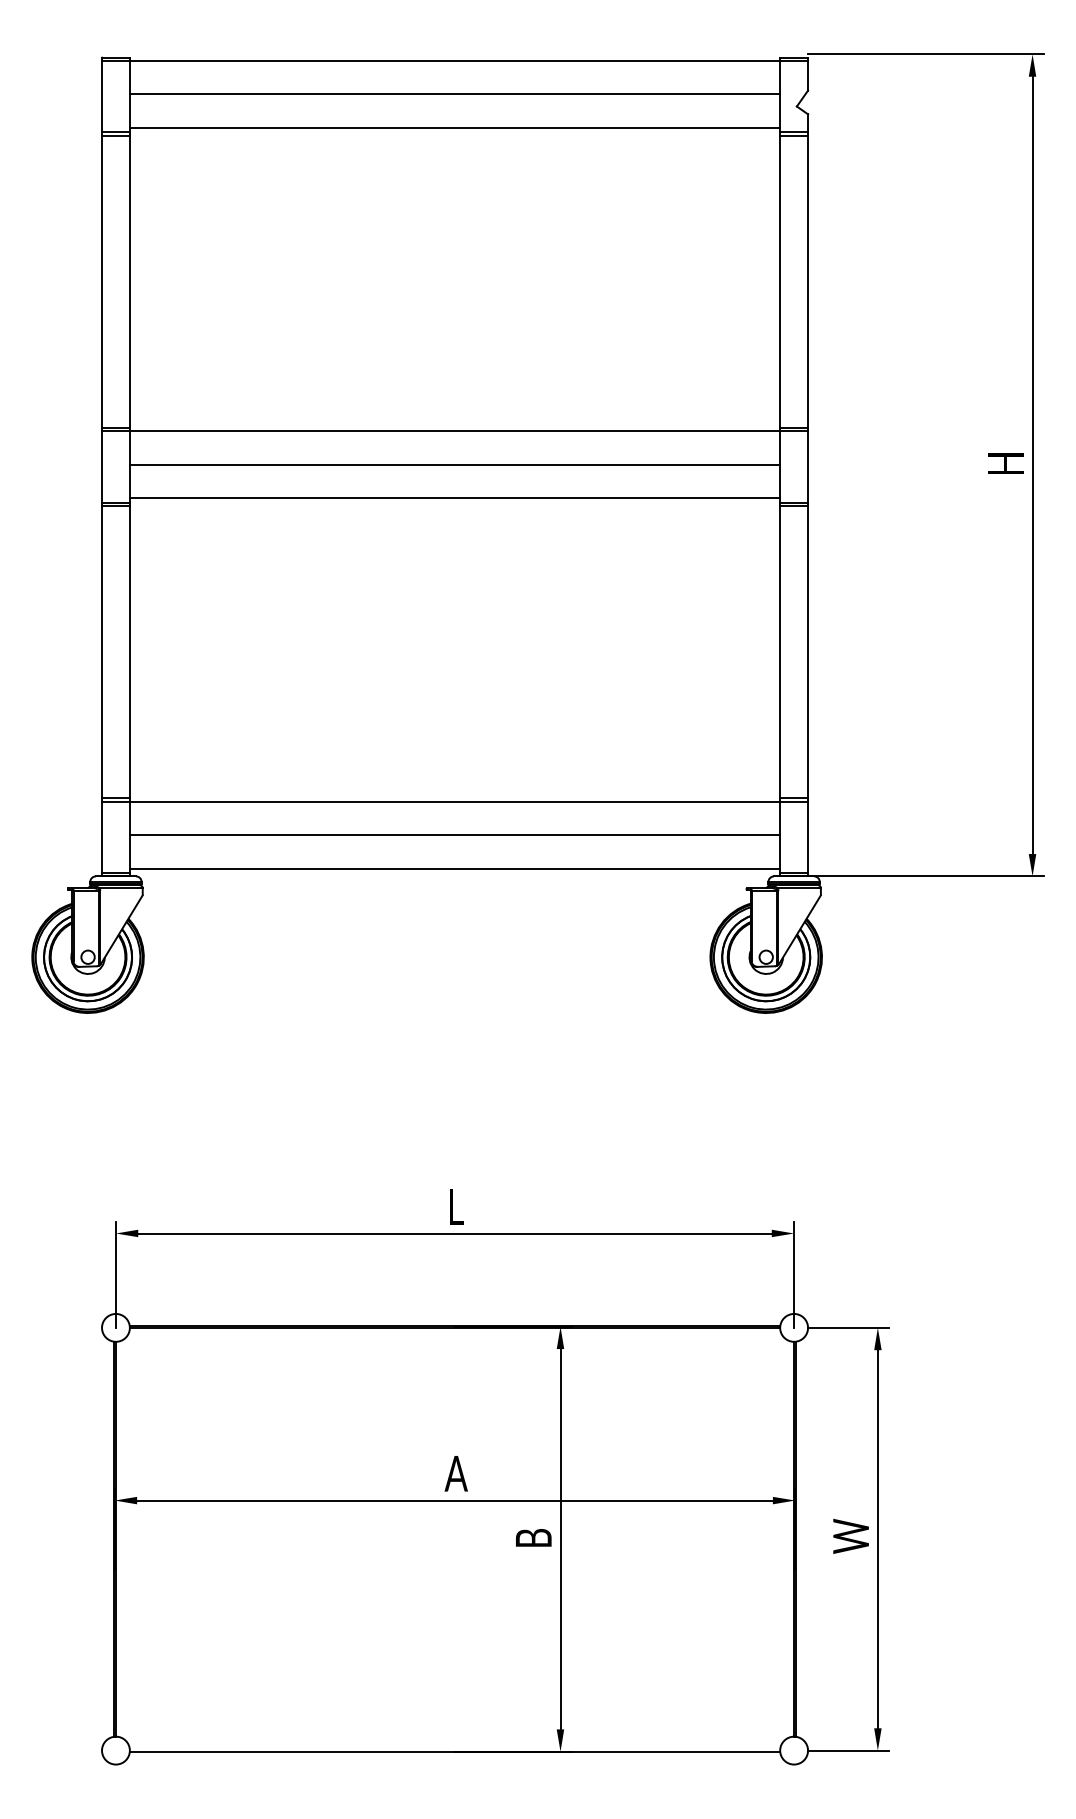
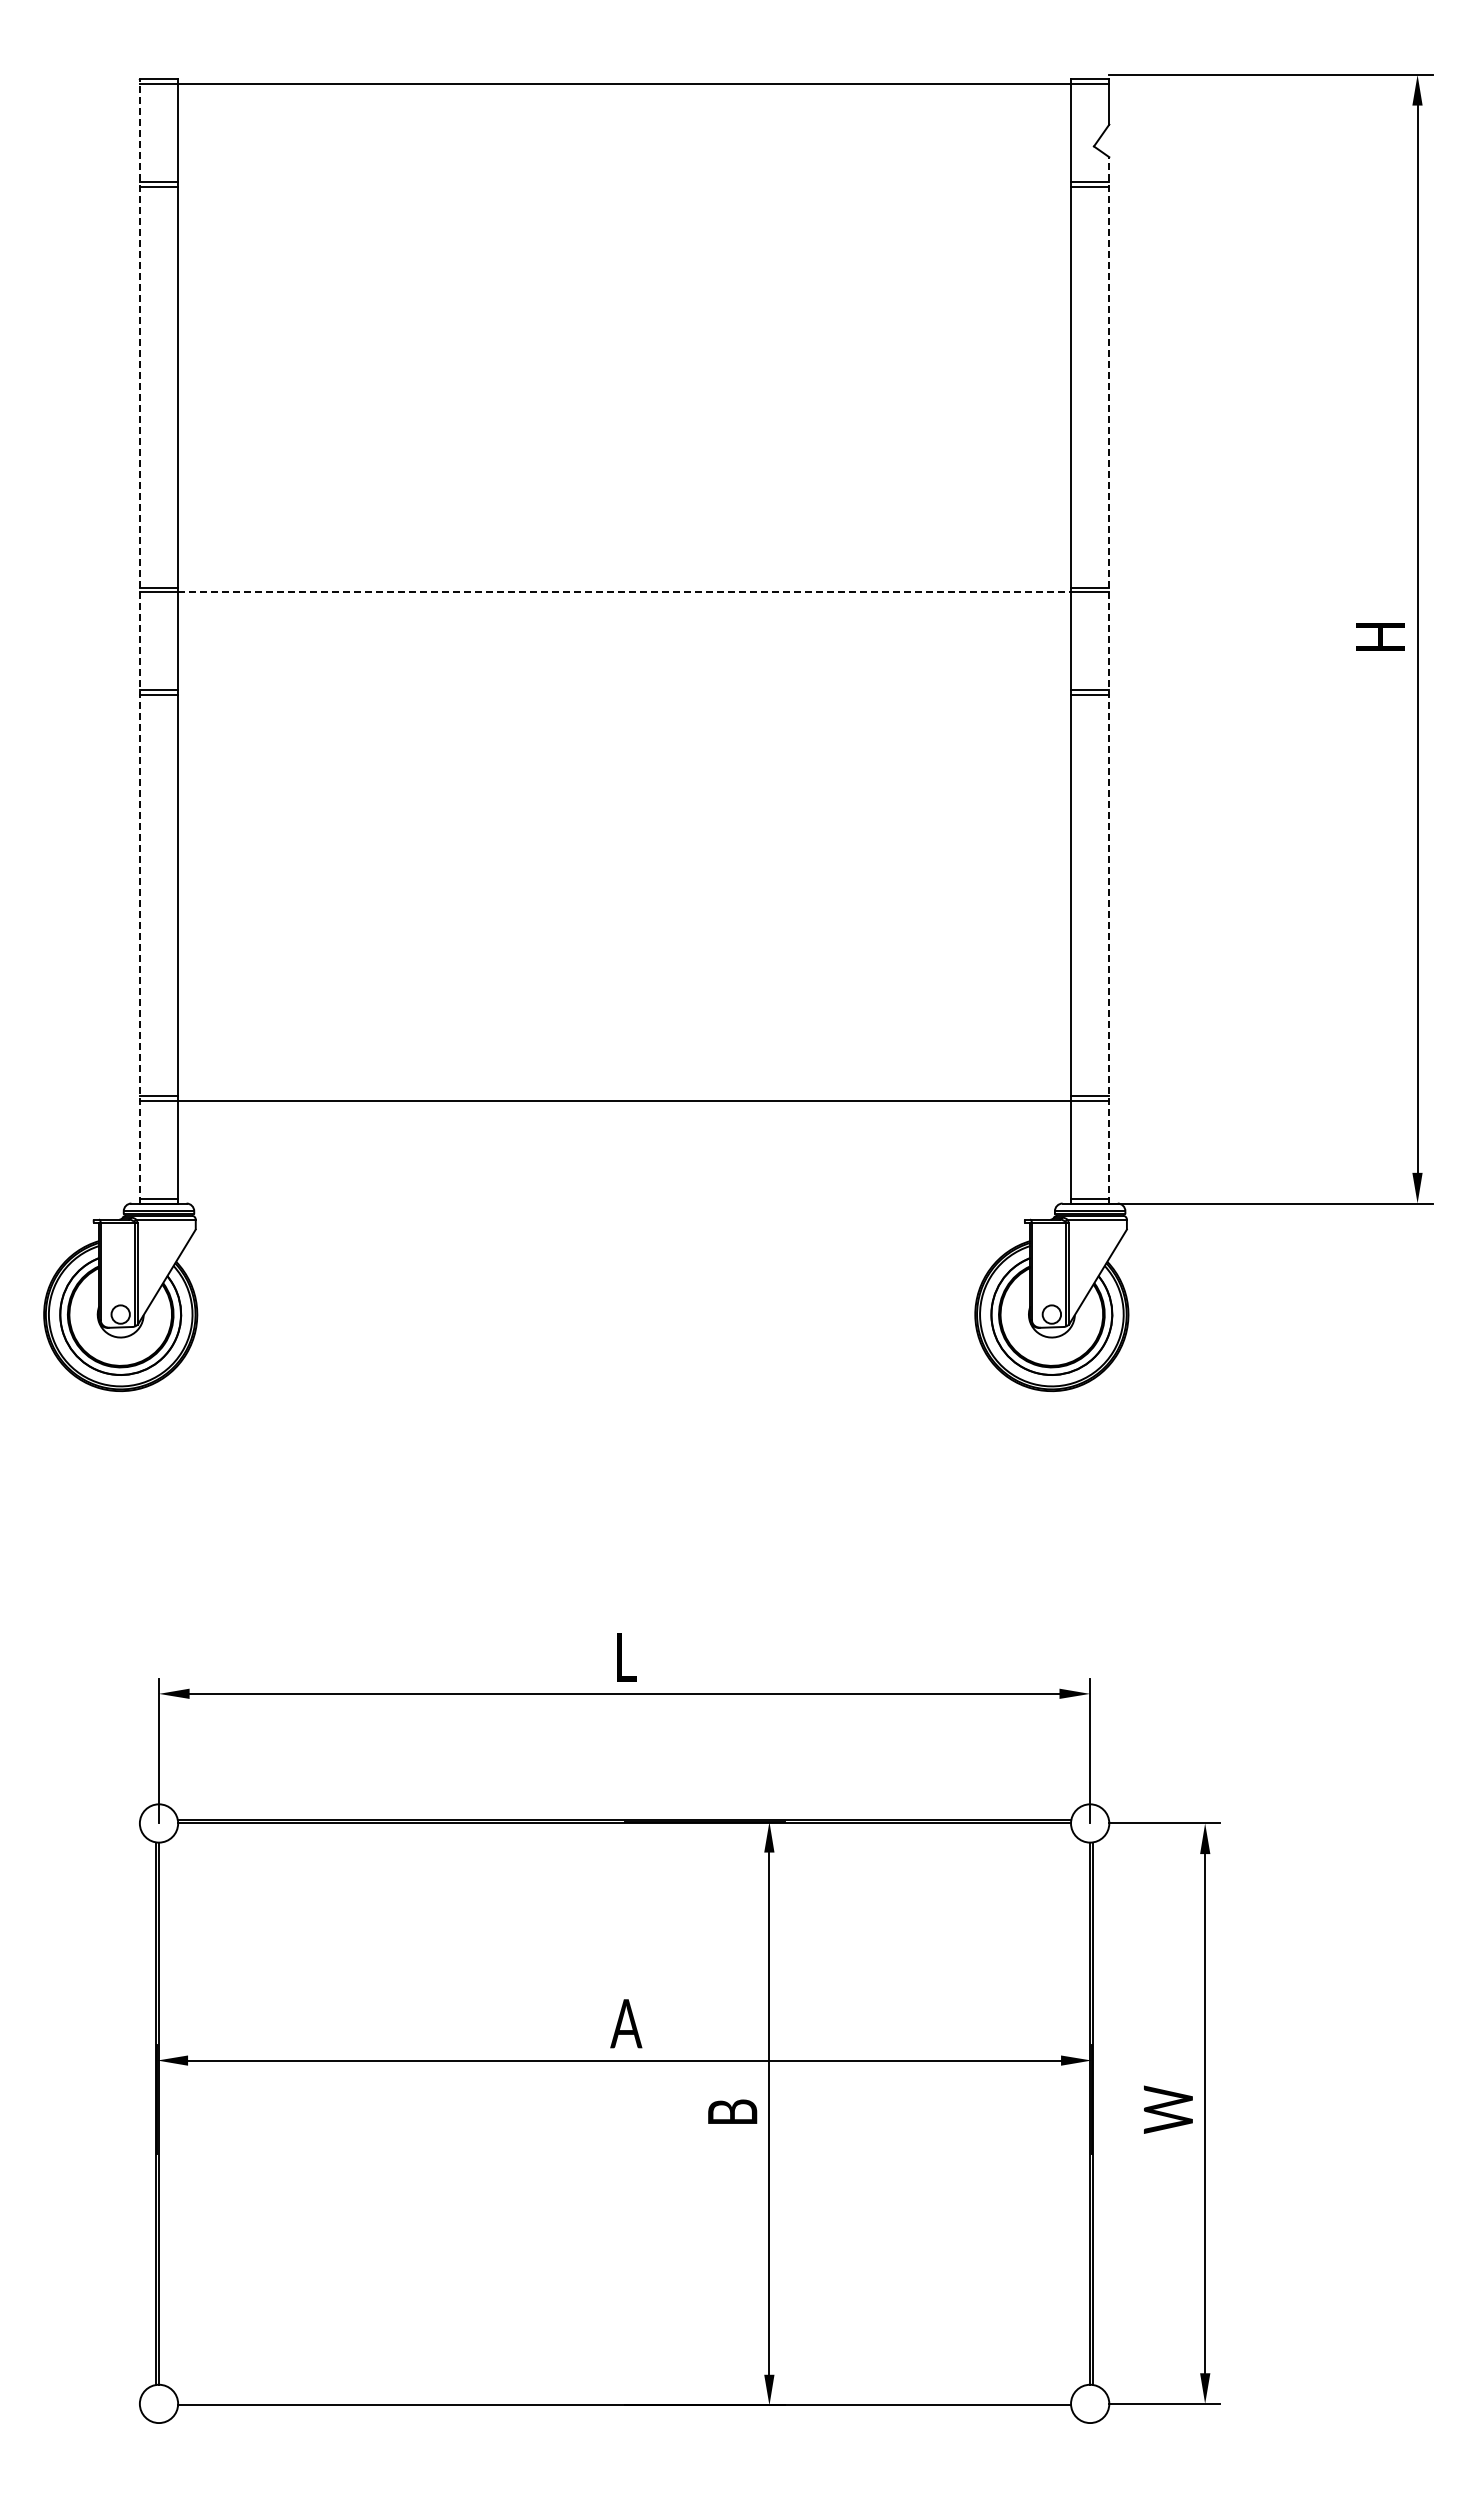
line: (454, 94) -> (624, 129), removed
line: (454, 127) -> (624, 175), removed
line: (455, 431) -> (625, 592), solid -> dashed
line: (454, 464) -> (624, 638), removed
line: (101, 467) -> (139, 641), solid -> dashed
line: (808, 494) -> (1109, 679), solid -> dashed
line: (454, 498) -> (624, 684), removed
line: (454, 834) -> (624, 1146), removed
line: (454, 868) -> (624, 1192), removed

